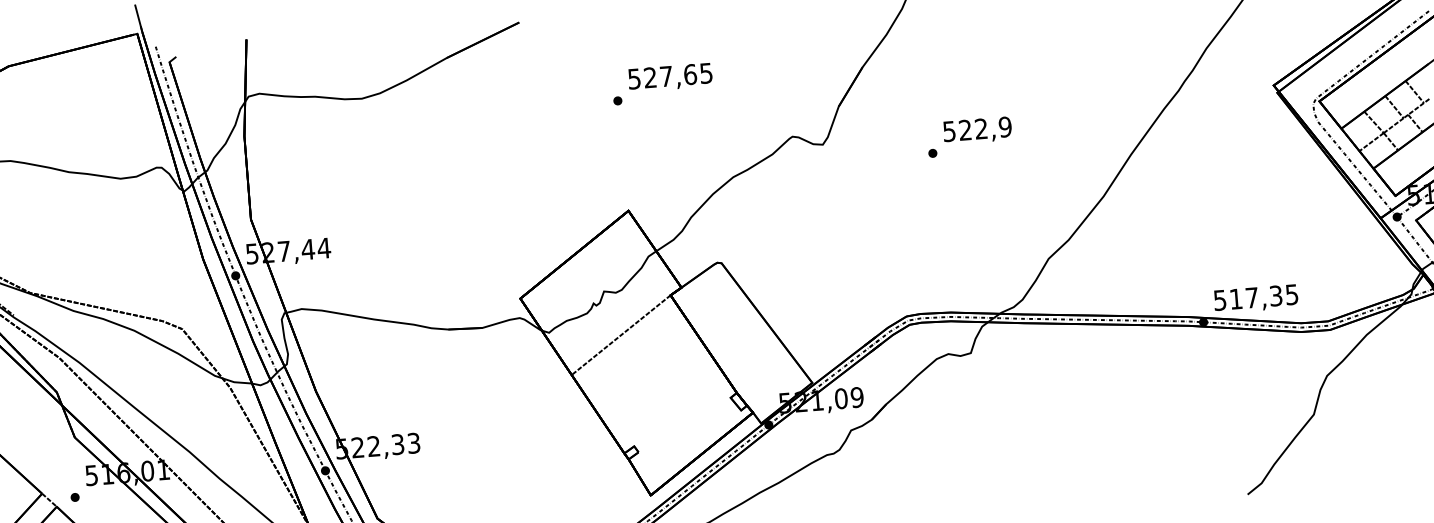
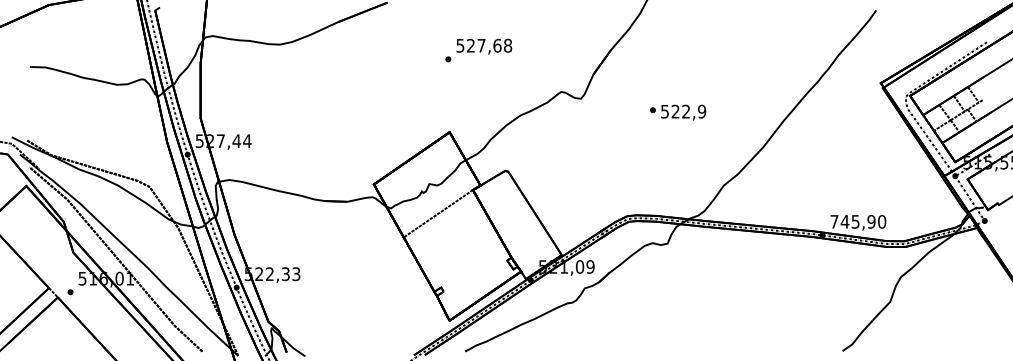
text: (707, 72) -> (508, 45), 527,65 -> 527,68
text: (977, 130) -> (683, 112), moved
text: (1256, 296) -> (858, 221), 517,35 -> 745,90

